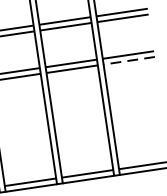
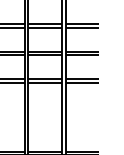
line: (129, 61) -> (82, 83), dashed -> solid

